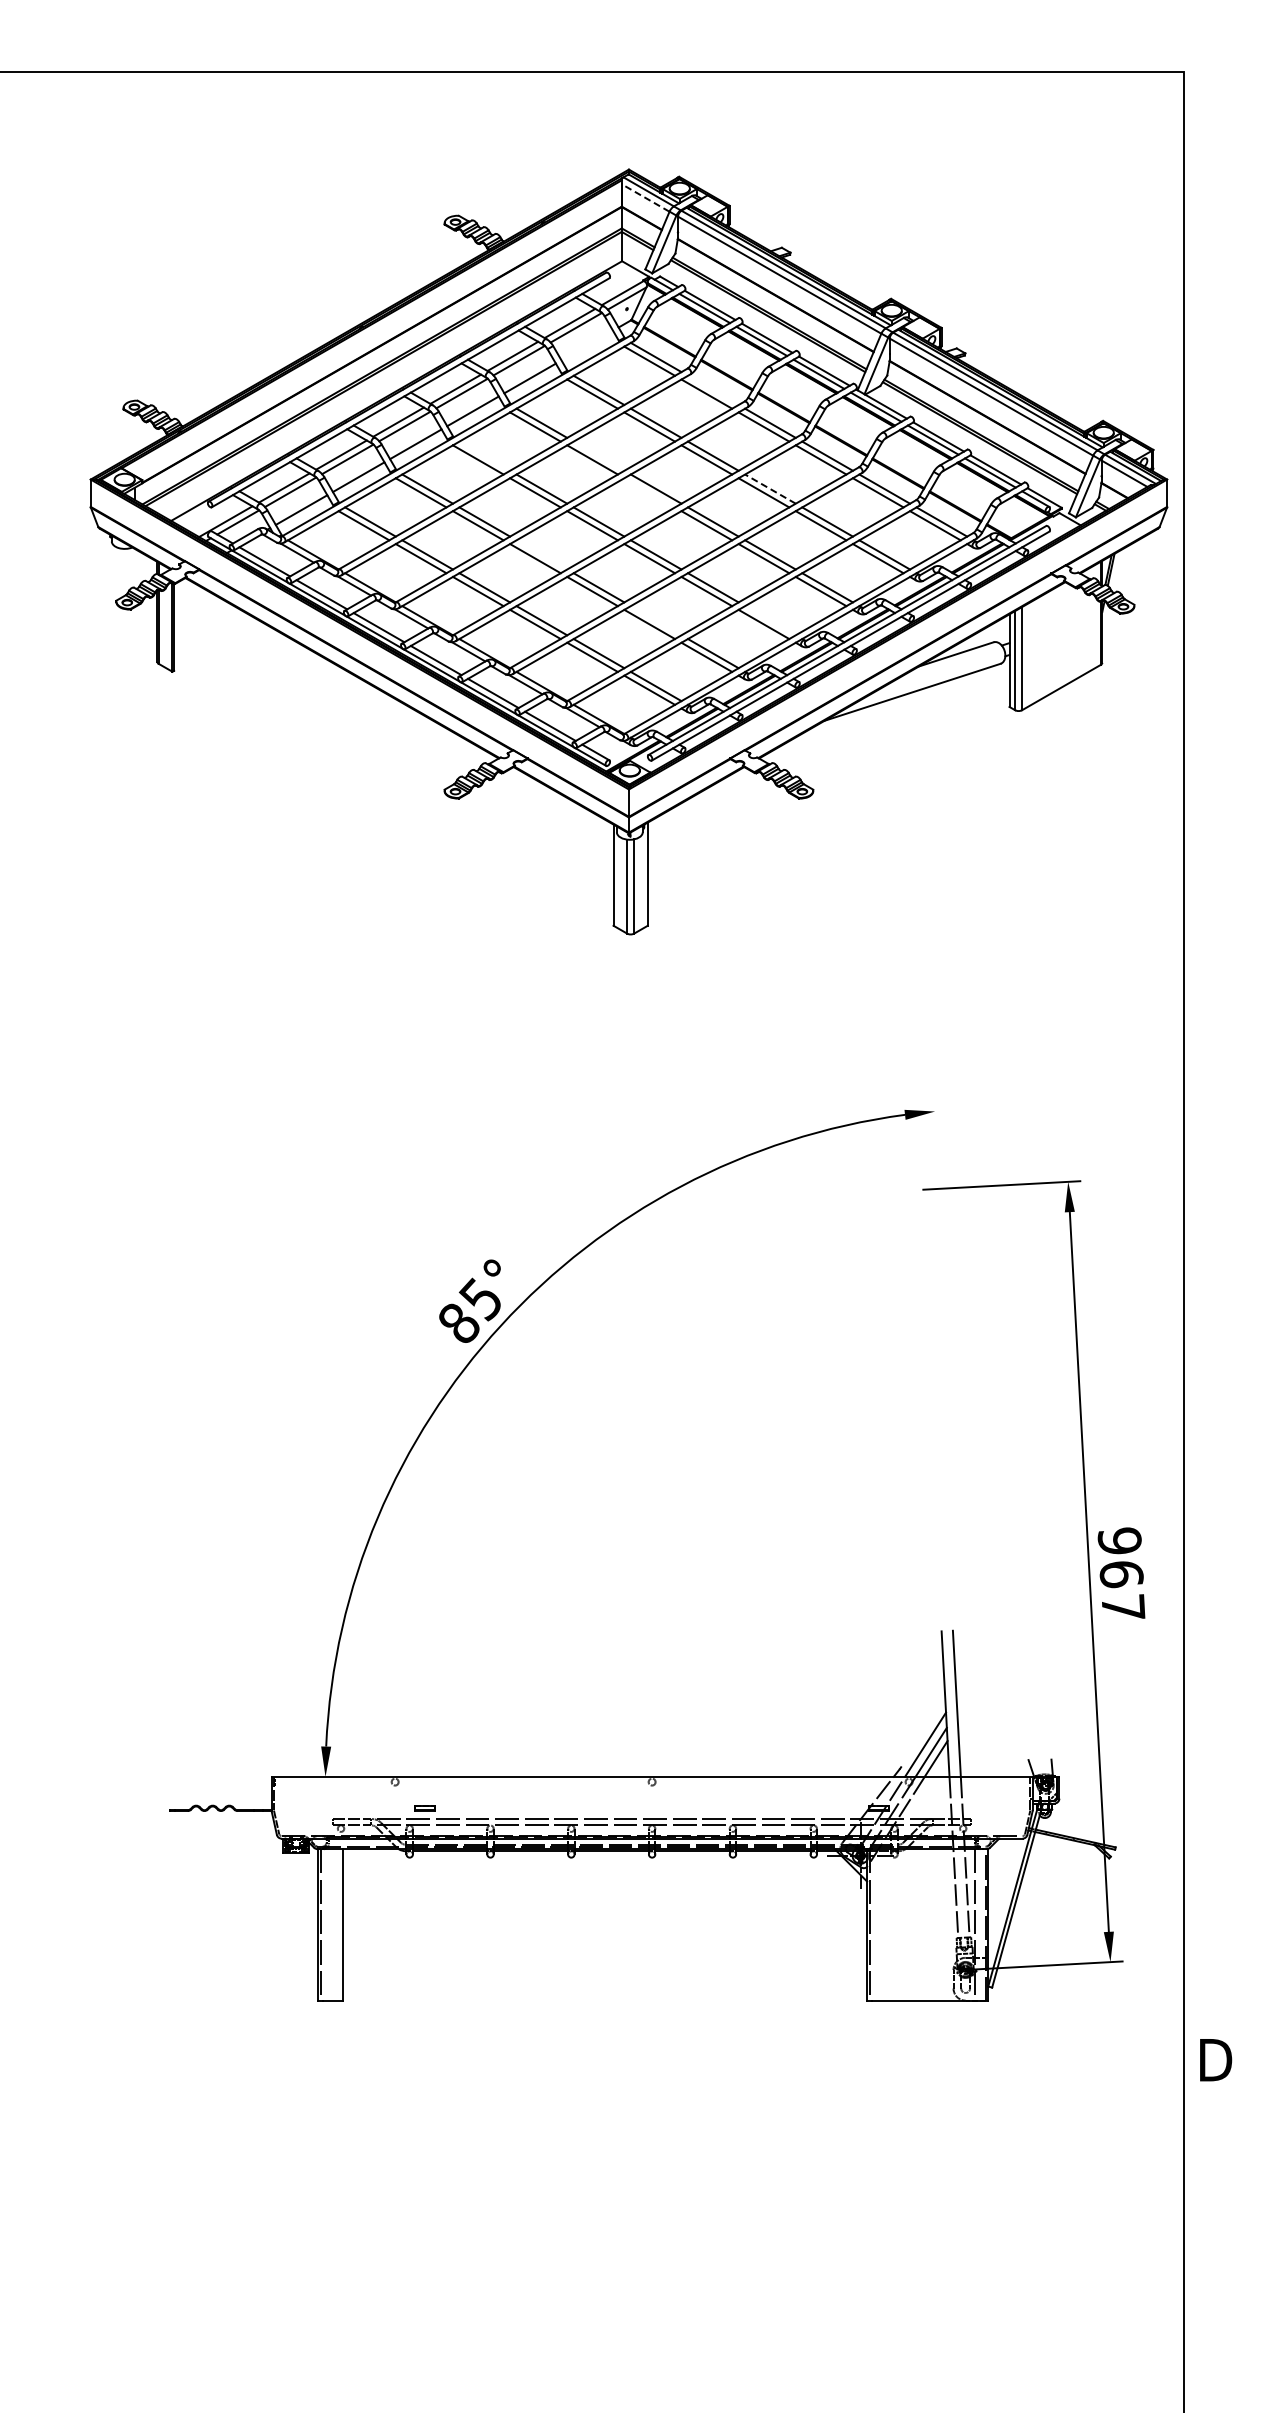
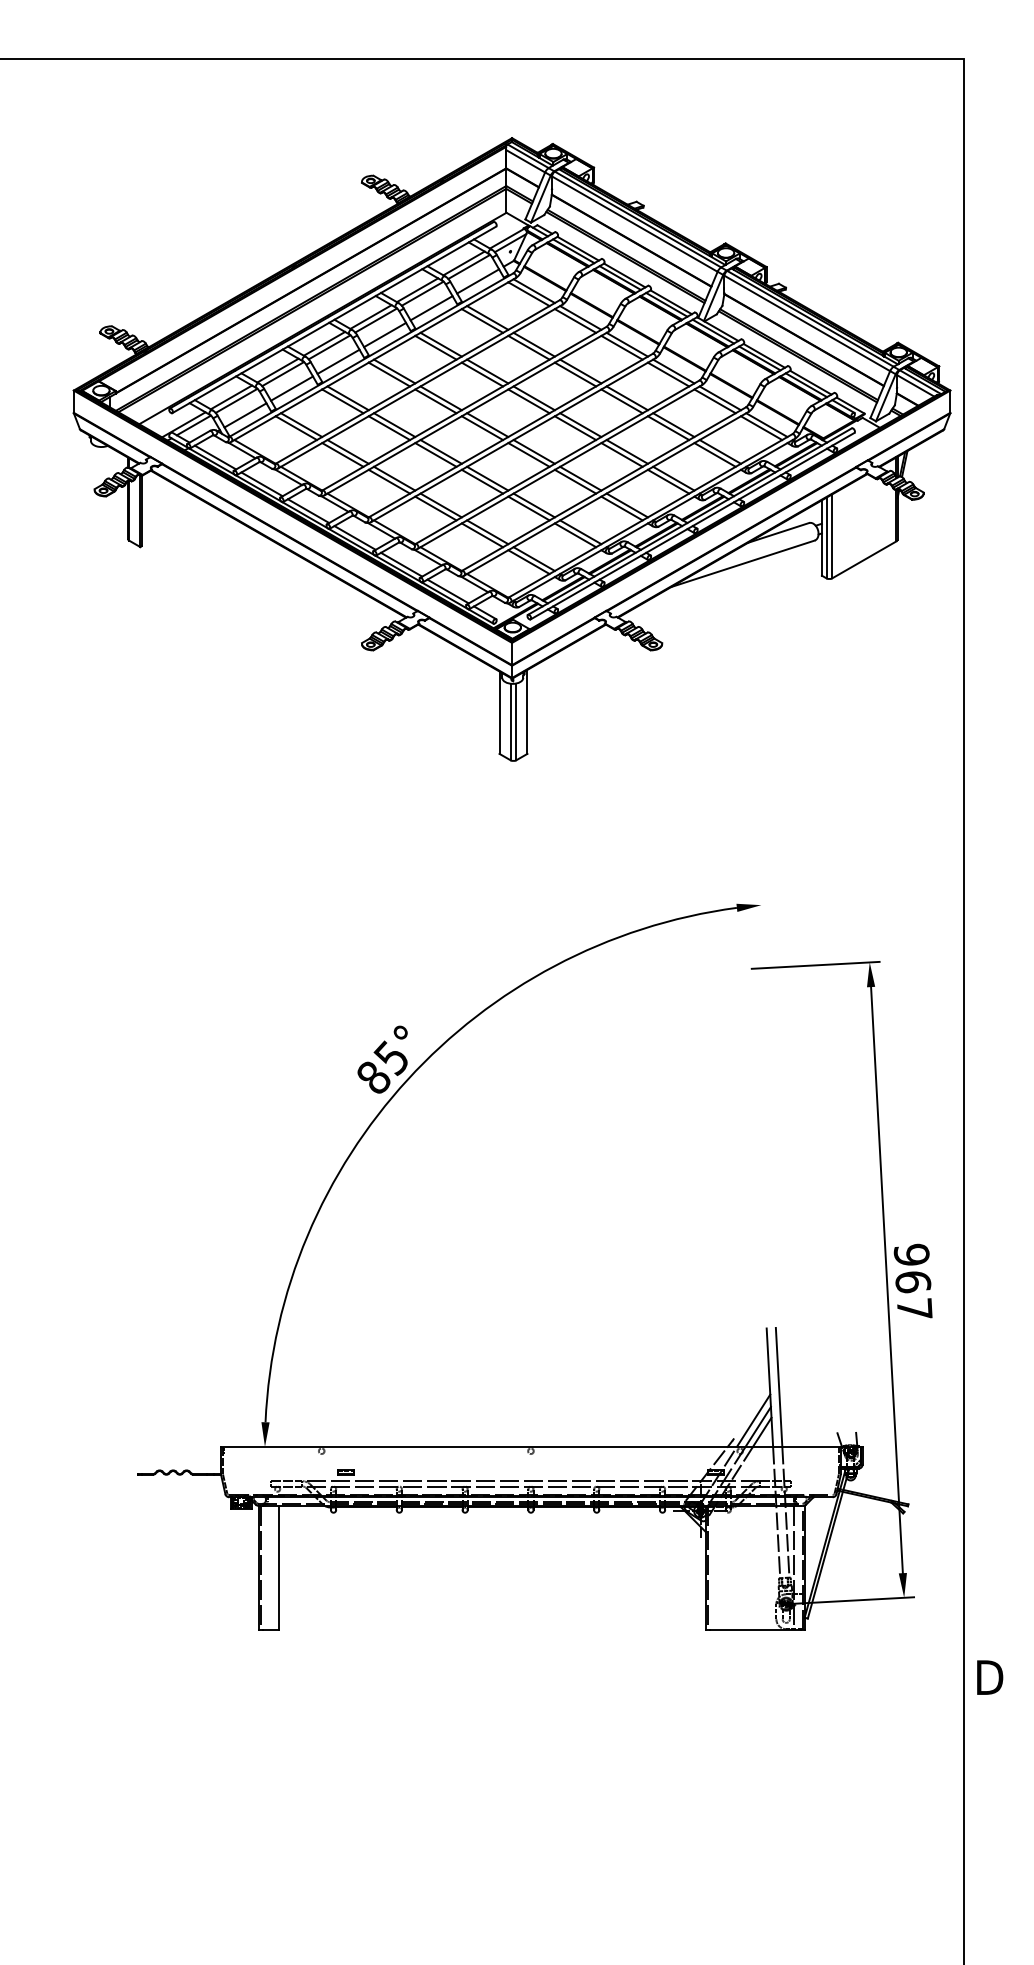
line: (645, 198) -> (525, 161), dashed -> solid
line: (587, 345) -> (478, 281), added
line: (712, 389) -> (580, 317), added
line: (484, 455) -> (394, 370), added
line: (598, 455) -> (487, 370), added
line: (770, 488) -> (627, 397), dashed -> solid
line: (649, 492) -> (528, 401), added
line: (541, 554) -> (440, 451), added
line: (655, 620) -> (533, 505), added
line: (770, 620) -> (627, 505), added

